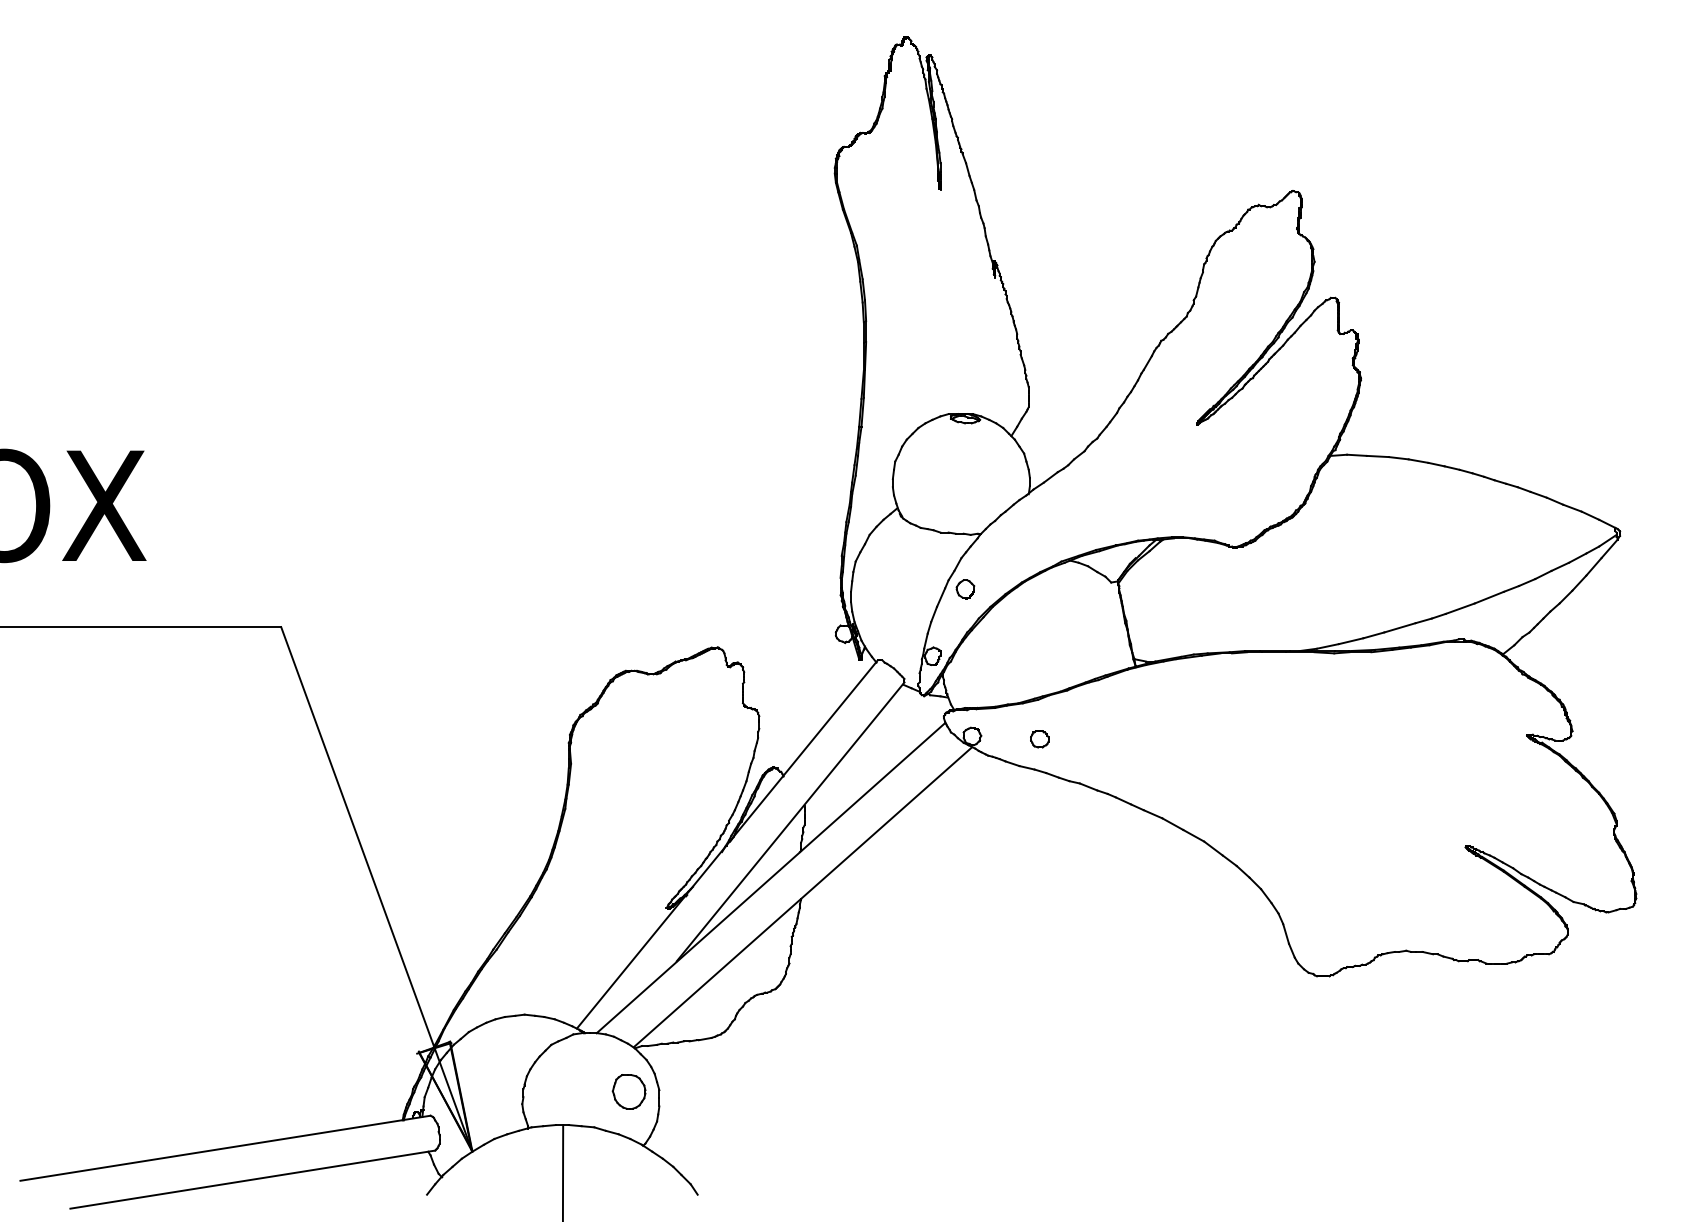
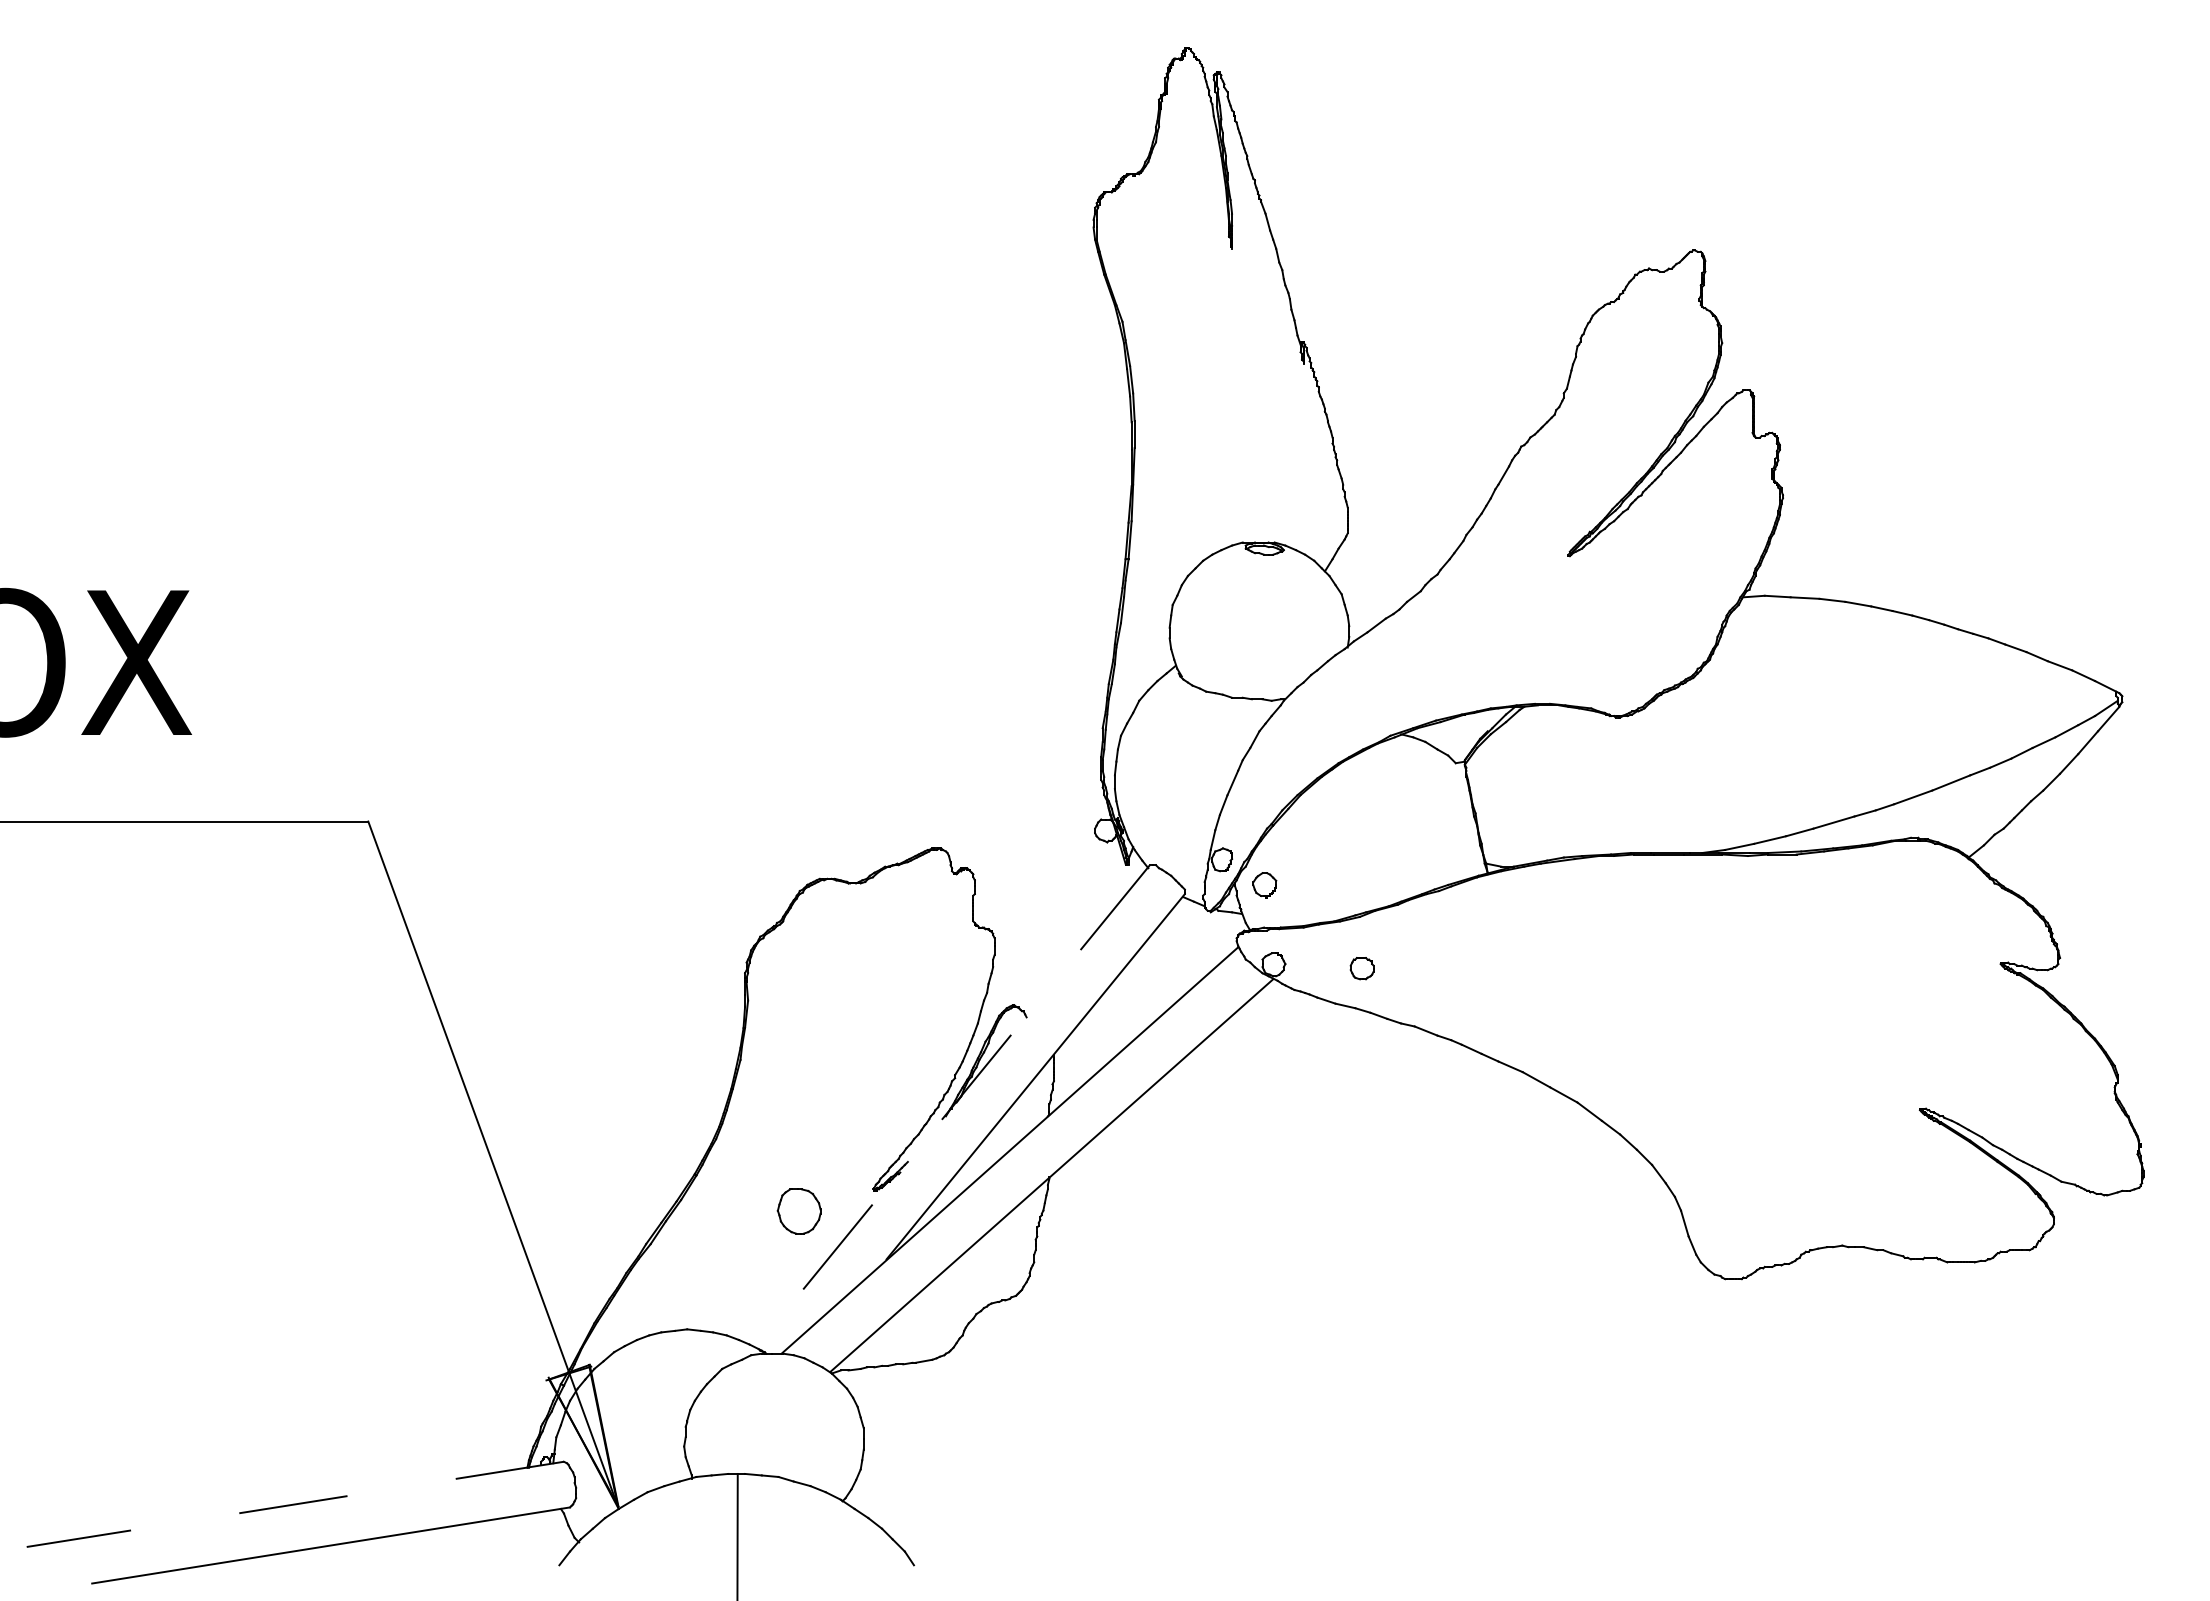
part: (965, 589) -> (1264, 885), moved
line: (727, 844) -> (952, 1106), solid -> dashed
part: (628, 1091) -> (798, 1211), moved
line: (225, 1148) -> (295, 1504), solid -> dashed

